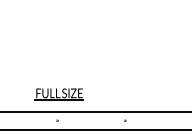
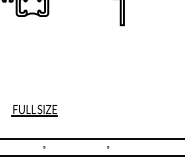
part: (58, 94) -> (34, 110), moved

